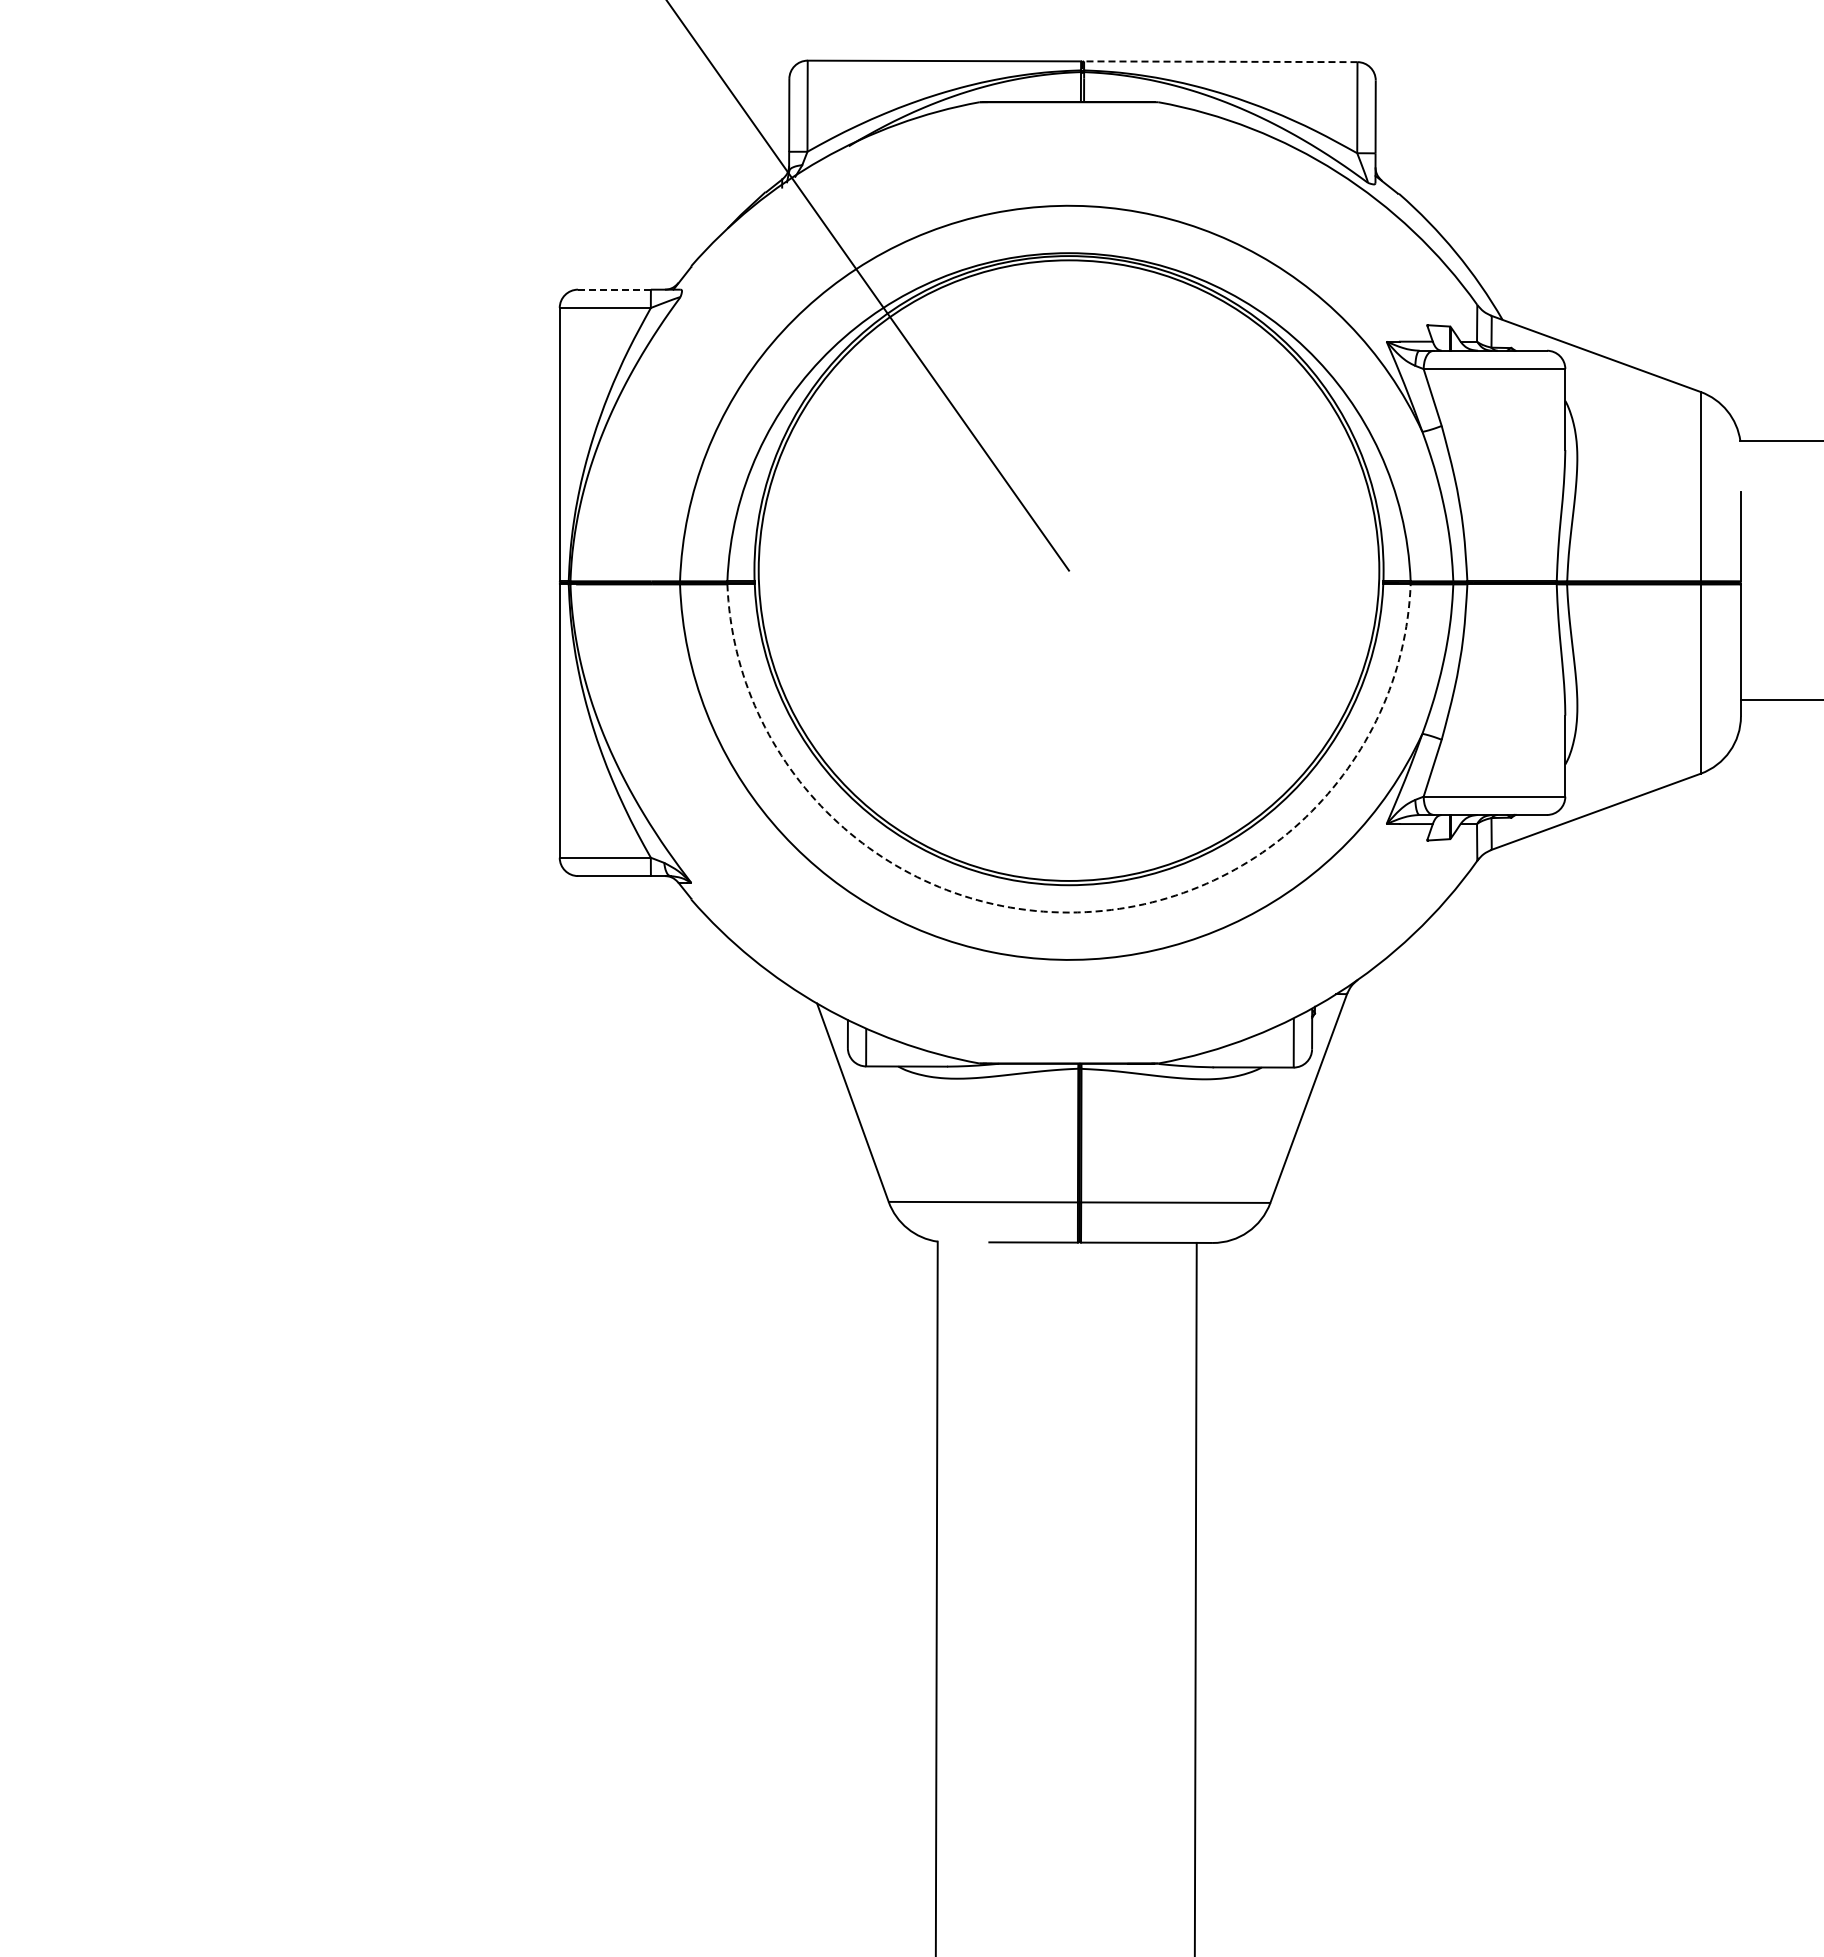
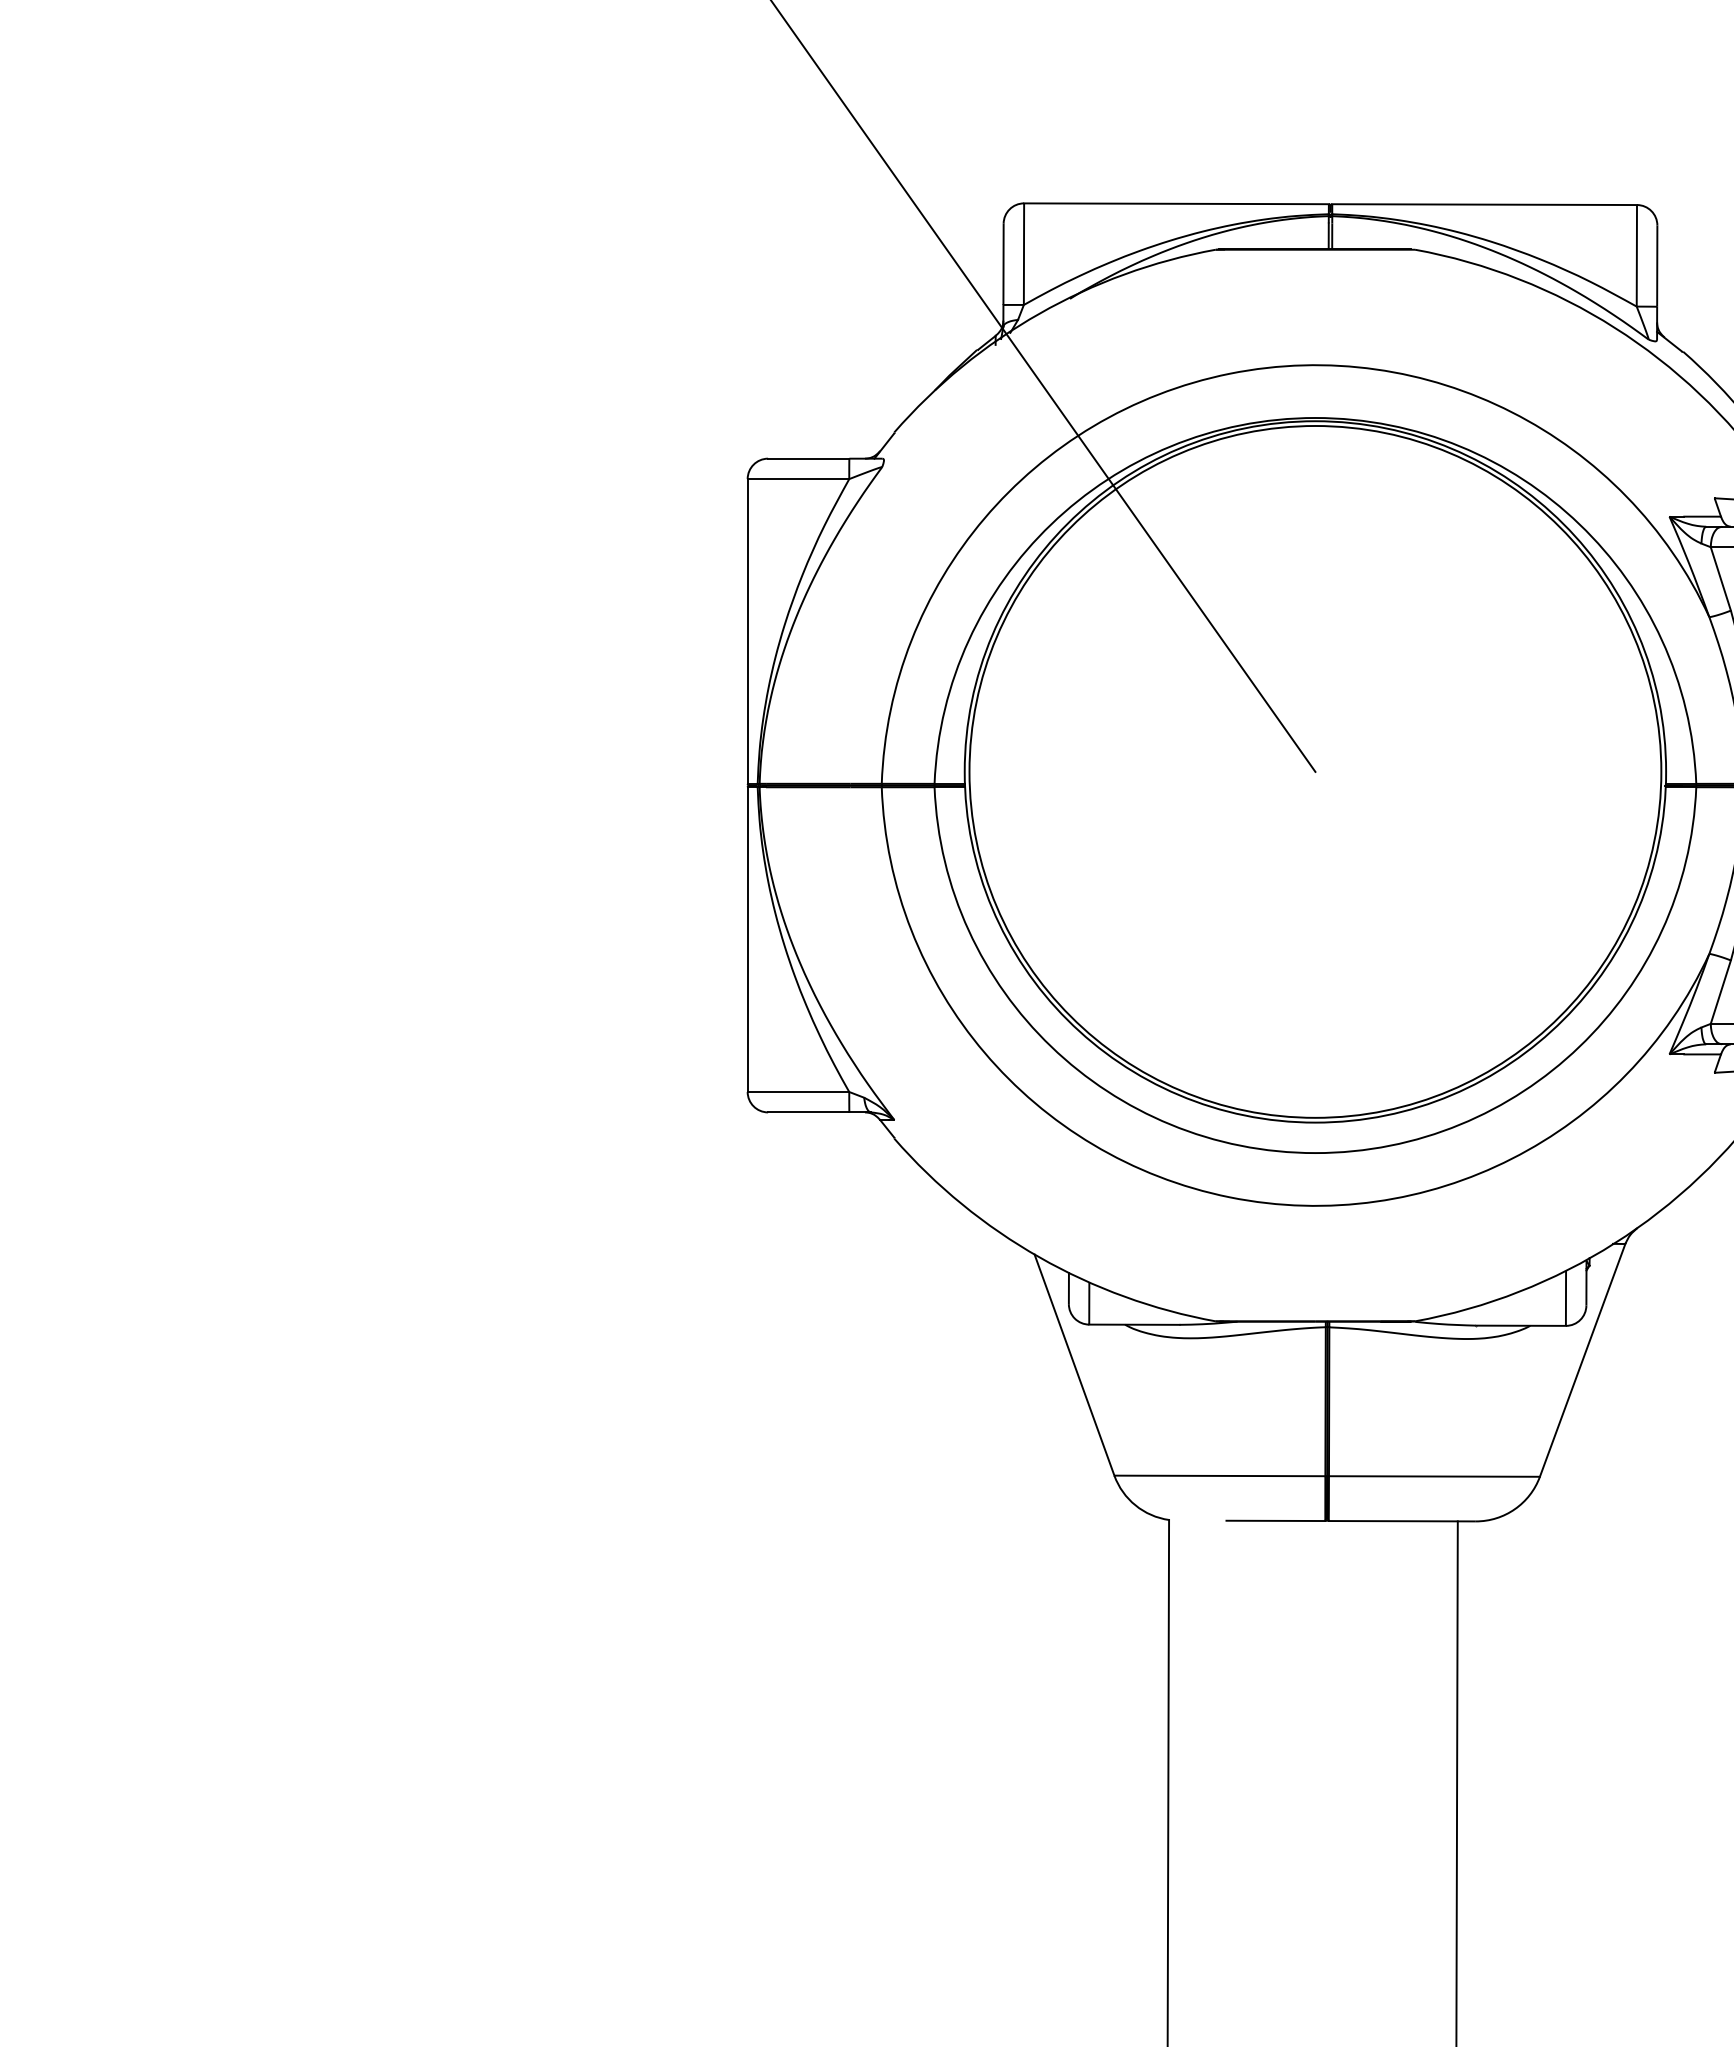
line: (1220, 61) -> (1484, 204), dashed -> solid
line: (615, 289) -> (809, 458), dashed -> solid
arc: (1069, 912) -> (1315, 1153), dashed -> solid

